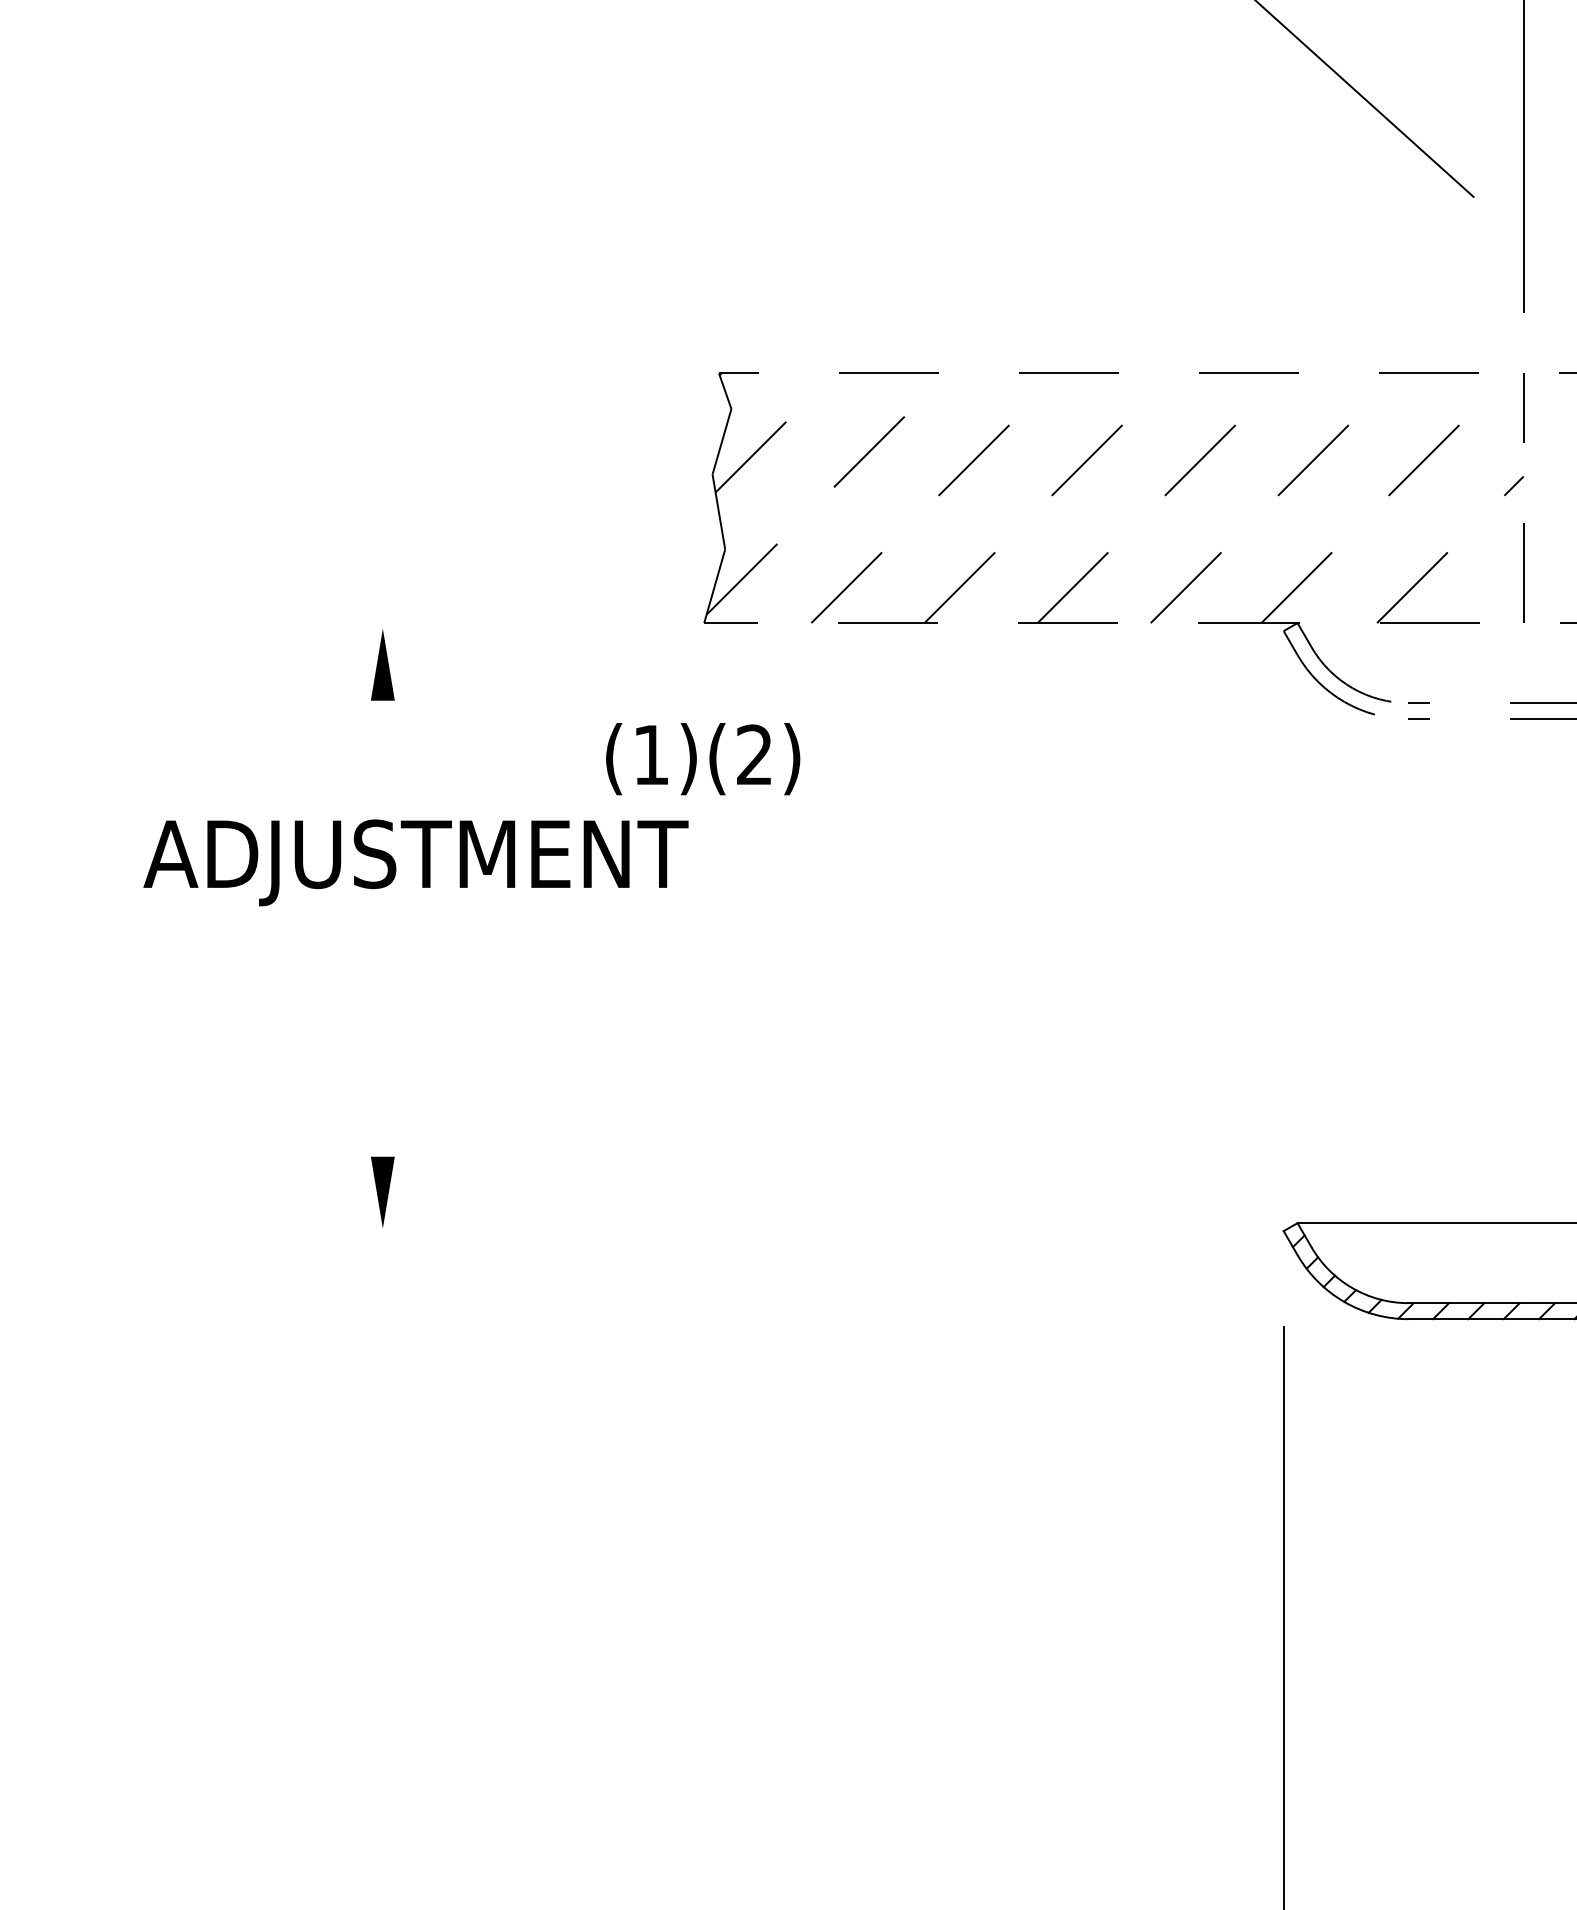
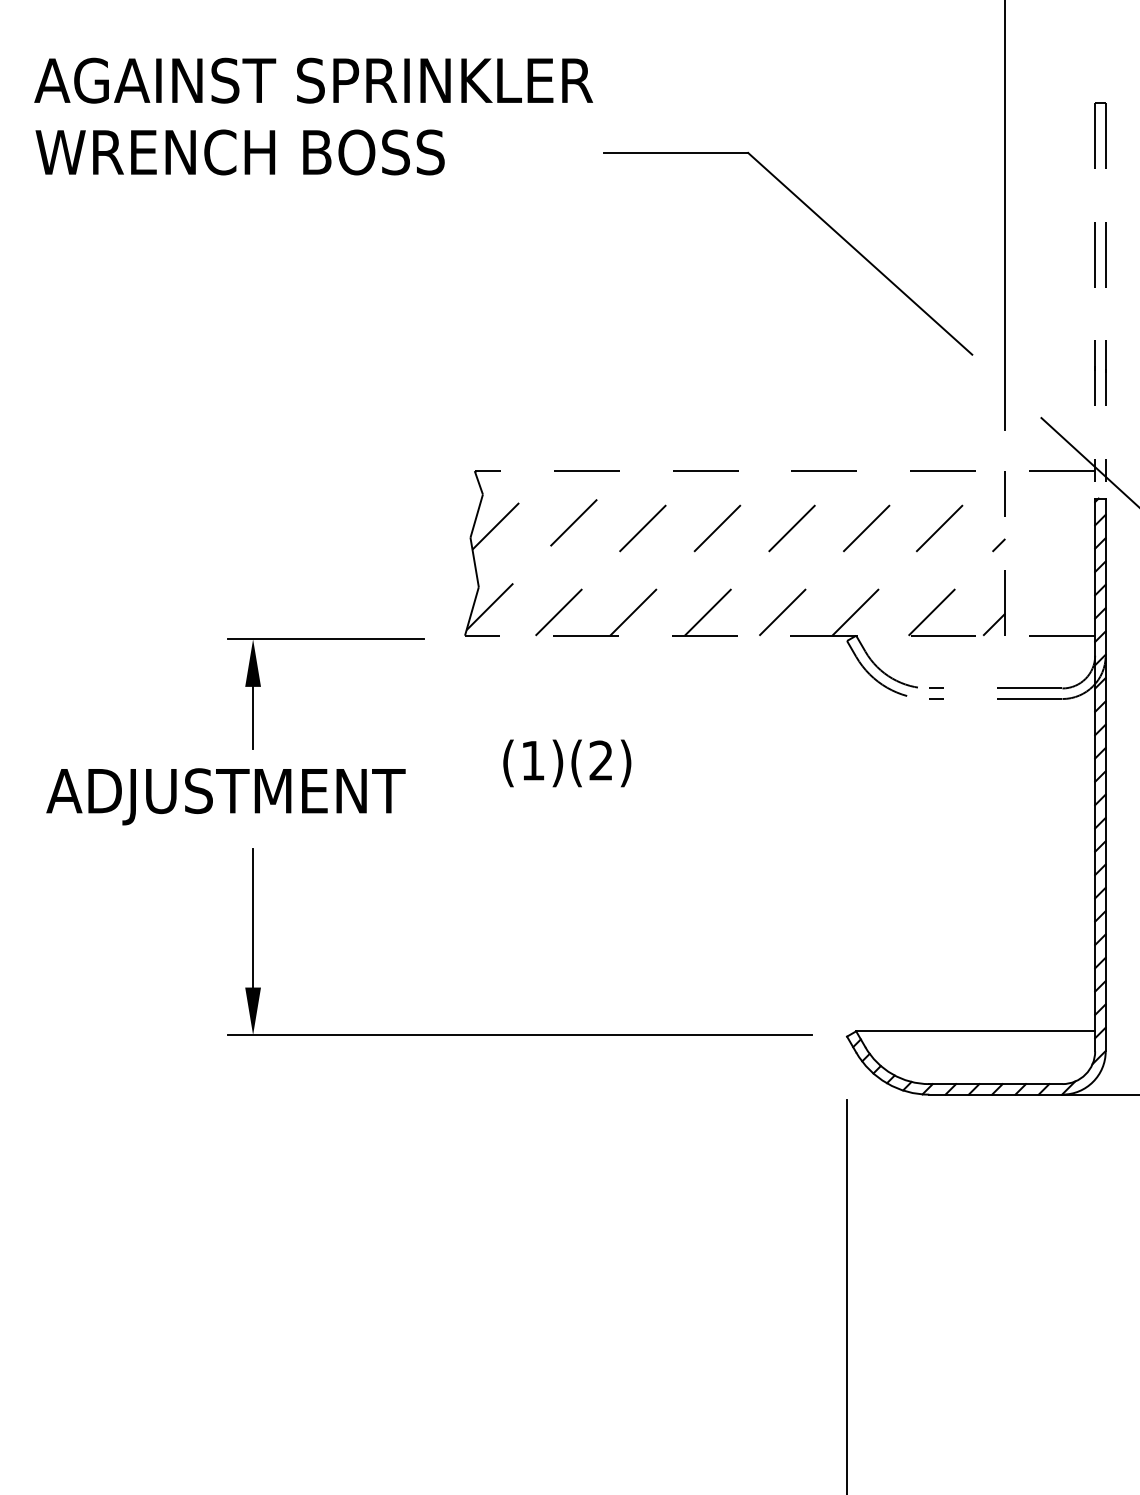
line: (1507, 606) -> (994, 624), added
line: (492, 628) -> (325, 639), added
line: (383, 747) -> (253, 717), added
text: (703, 759) -> (567, 763), moved
text: (415, 862) -> (225, 796), moved
line: (383, 1050) -> (253, 917), added
line: (788, 1229) -> (520, 1035), added

